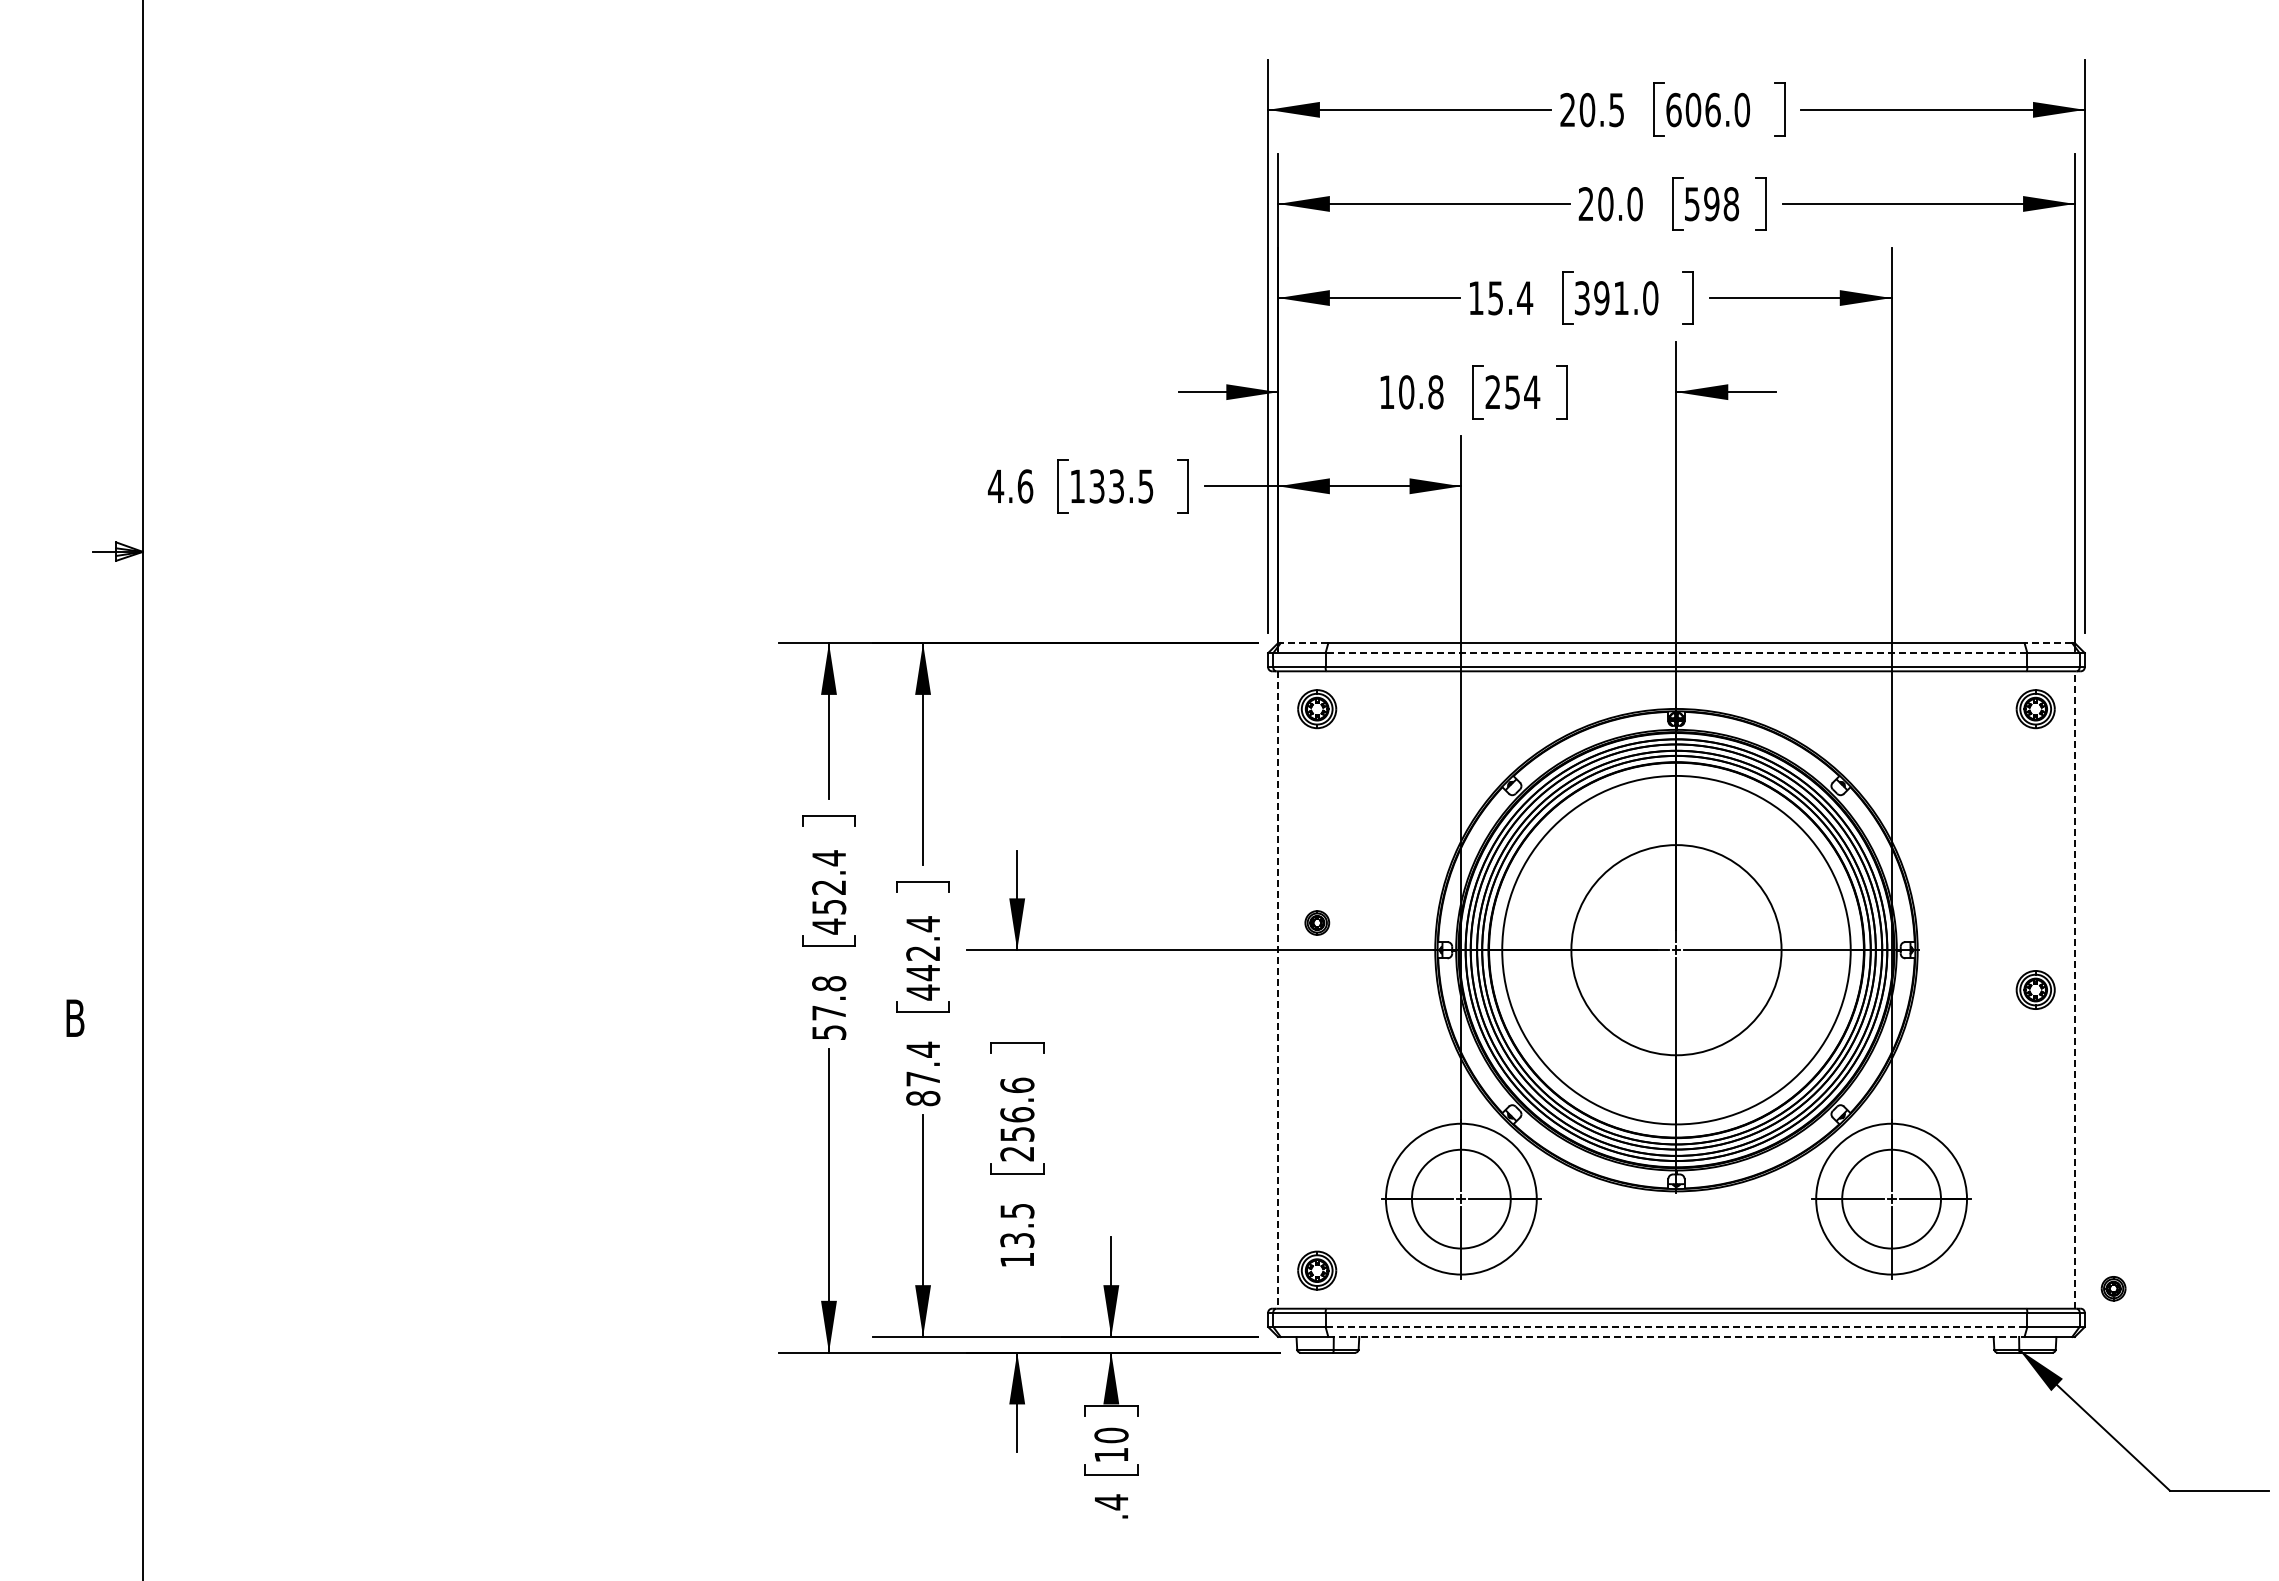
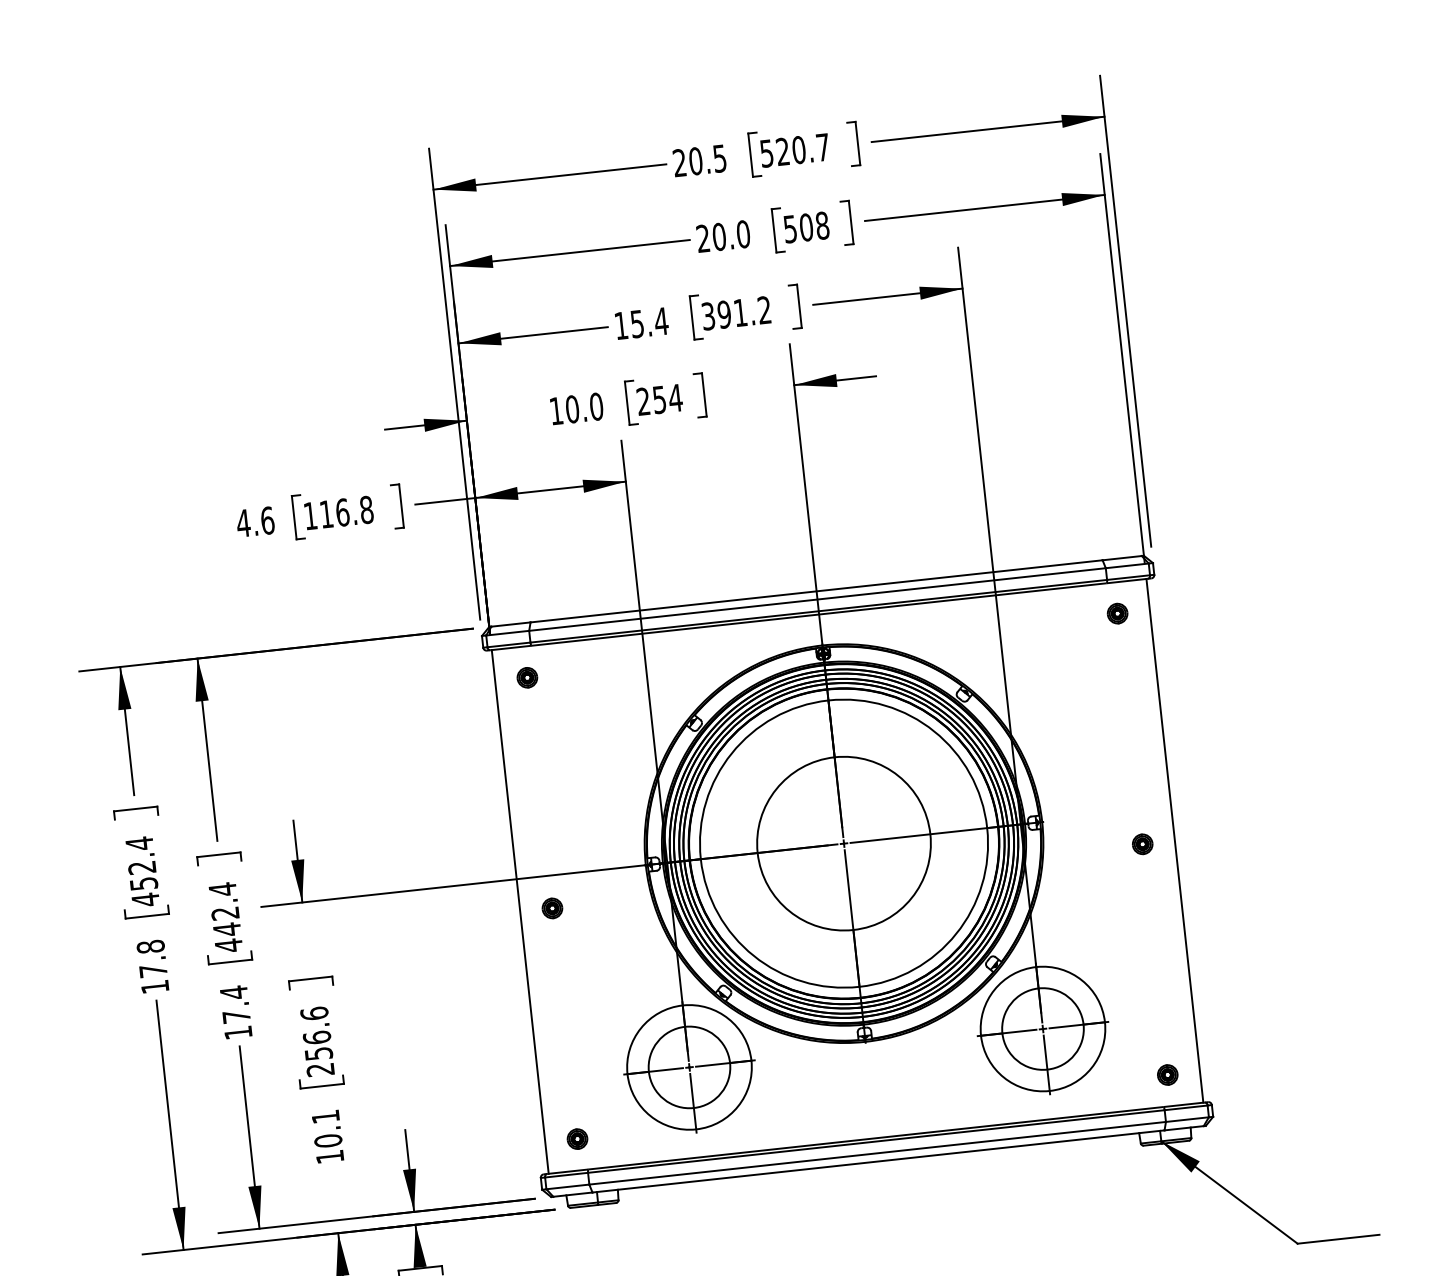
text: (1708, 109) -> (795, 150), 606.0 -> 520.7
text: (1711, 204) -> (806, 227), 598 -> 508
text: (1650, 298) -> (764, 310), 391.0 -> 391.2
text: (1435, 392) -> (596, 406), 10.8 -> 10.0
text: (1121, 486) -> (346, 512), 133.5 -> 116.8
line: (1304, 643) -> (511, 624), dashed -> solid
line: (2048, 643) -> (1122, 558), dashed -> solid
line: (1676, 653) -> (817, 599), dashed -> solid
part: (1317, 709) -> (527, 677), size x0.62
part: (2035, 709) -> (1117, 613), size x0.62
part: (1317, 922) -> (552, 908), moved
part: (2035, 989) -> (1142, 843), size x0.62
line: (1278, 990) -> (520, 912), dashed -> solid
line: (2074, 990) -> (1174, 841), dashed -> solid
text: (829, 1032) -> (155, 986), 57.8 -> 17.8
text: (923, 1098) -> (238, 1032), 87.4 -> 17.4
text: (1017, 1226) -> (327, 1129), 13.5 -> 10.1
part: (1317, 1270) -> (577, 1138), size x0.62
part: (2113, 1288) -> (1167, 1074), moved
line: (1676, 1327) -> (877, 1153), dashed -> solid
line: (1676, 1336) -> (878, 1161), dashed -> solid

